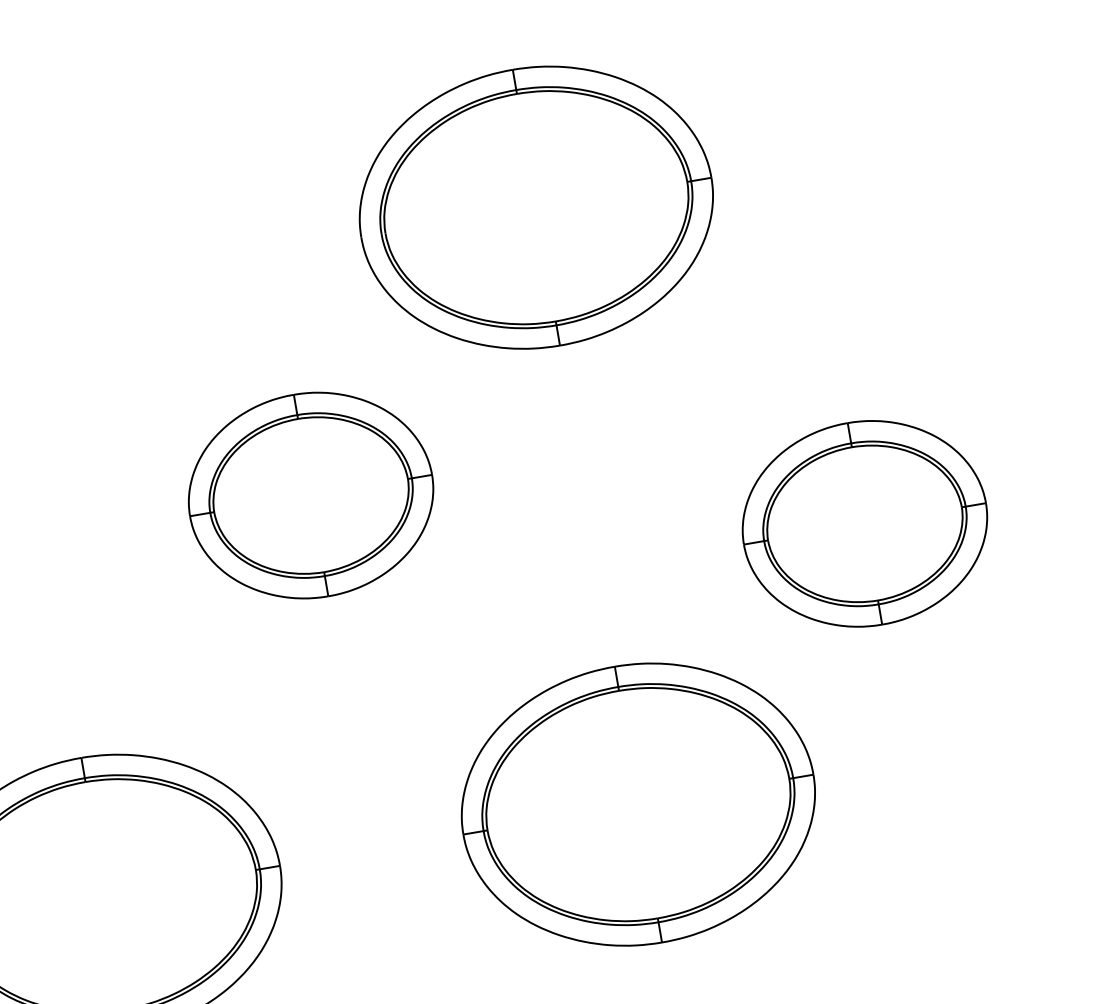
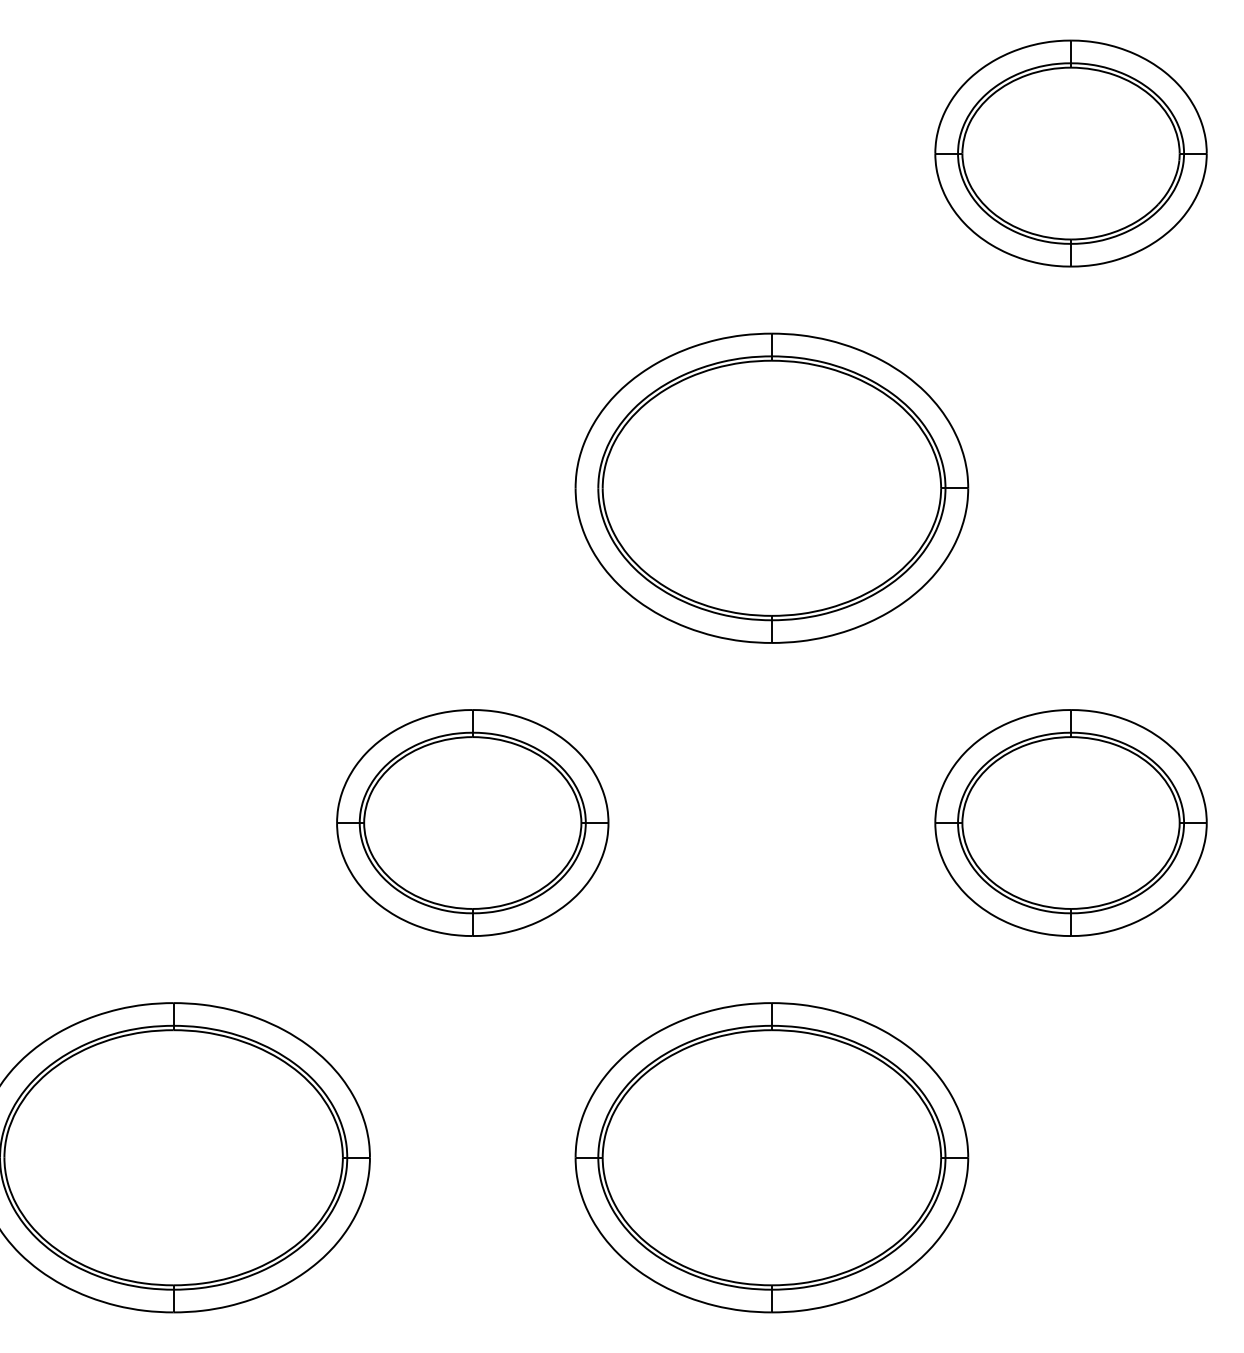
part: (310, 495) -> (472, 822), moved
part: (864, 523) -> (1070, 822), moved

